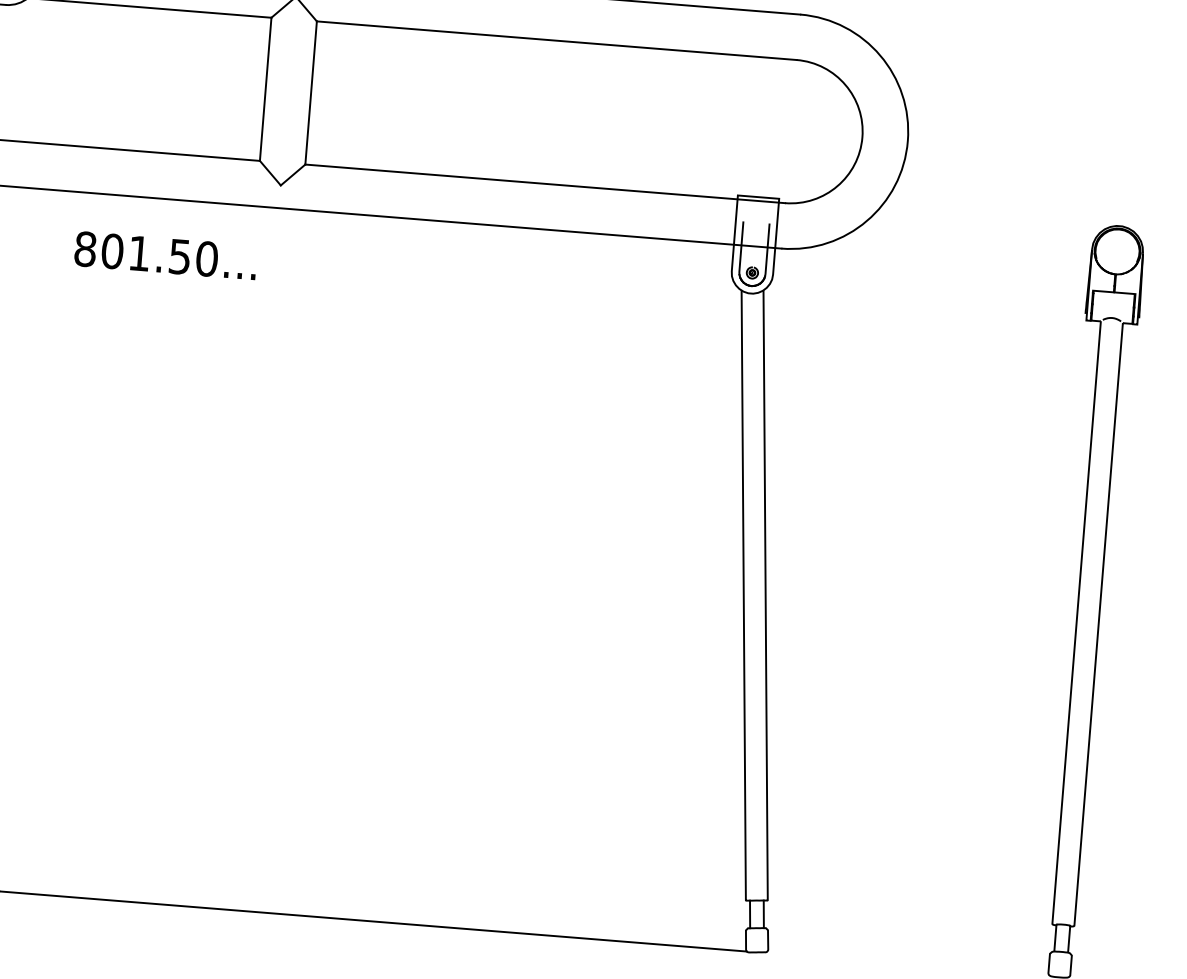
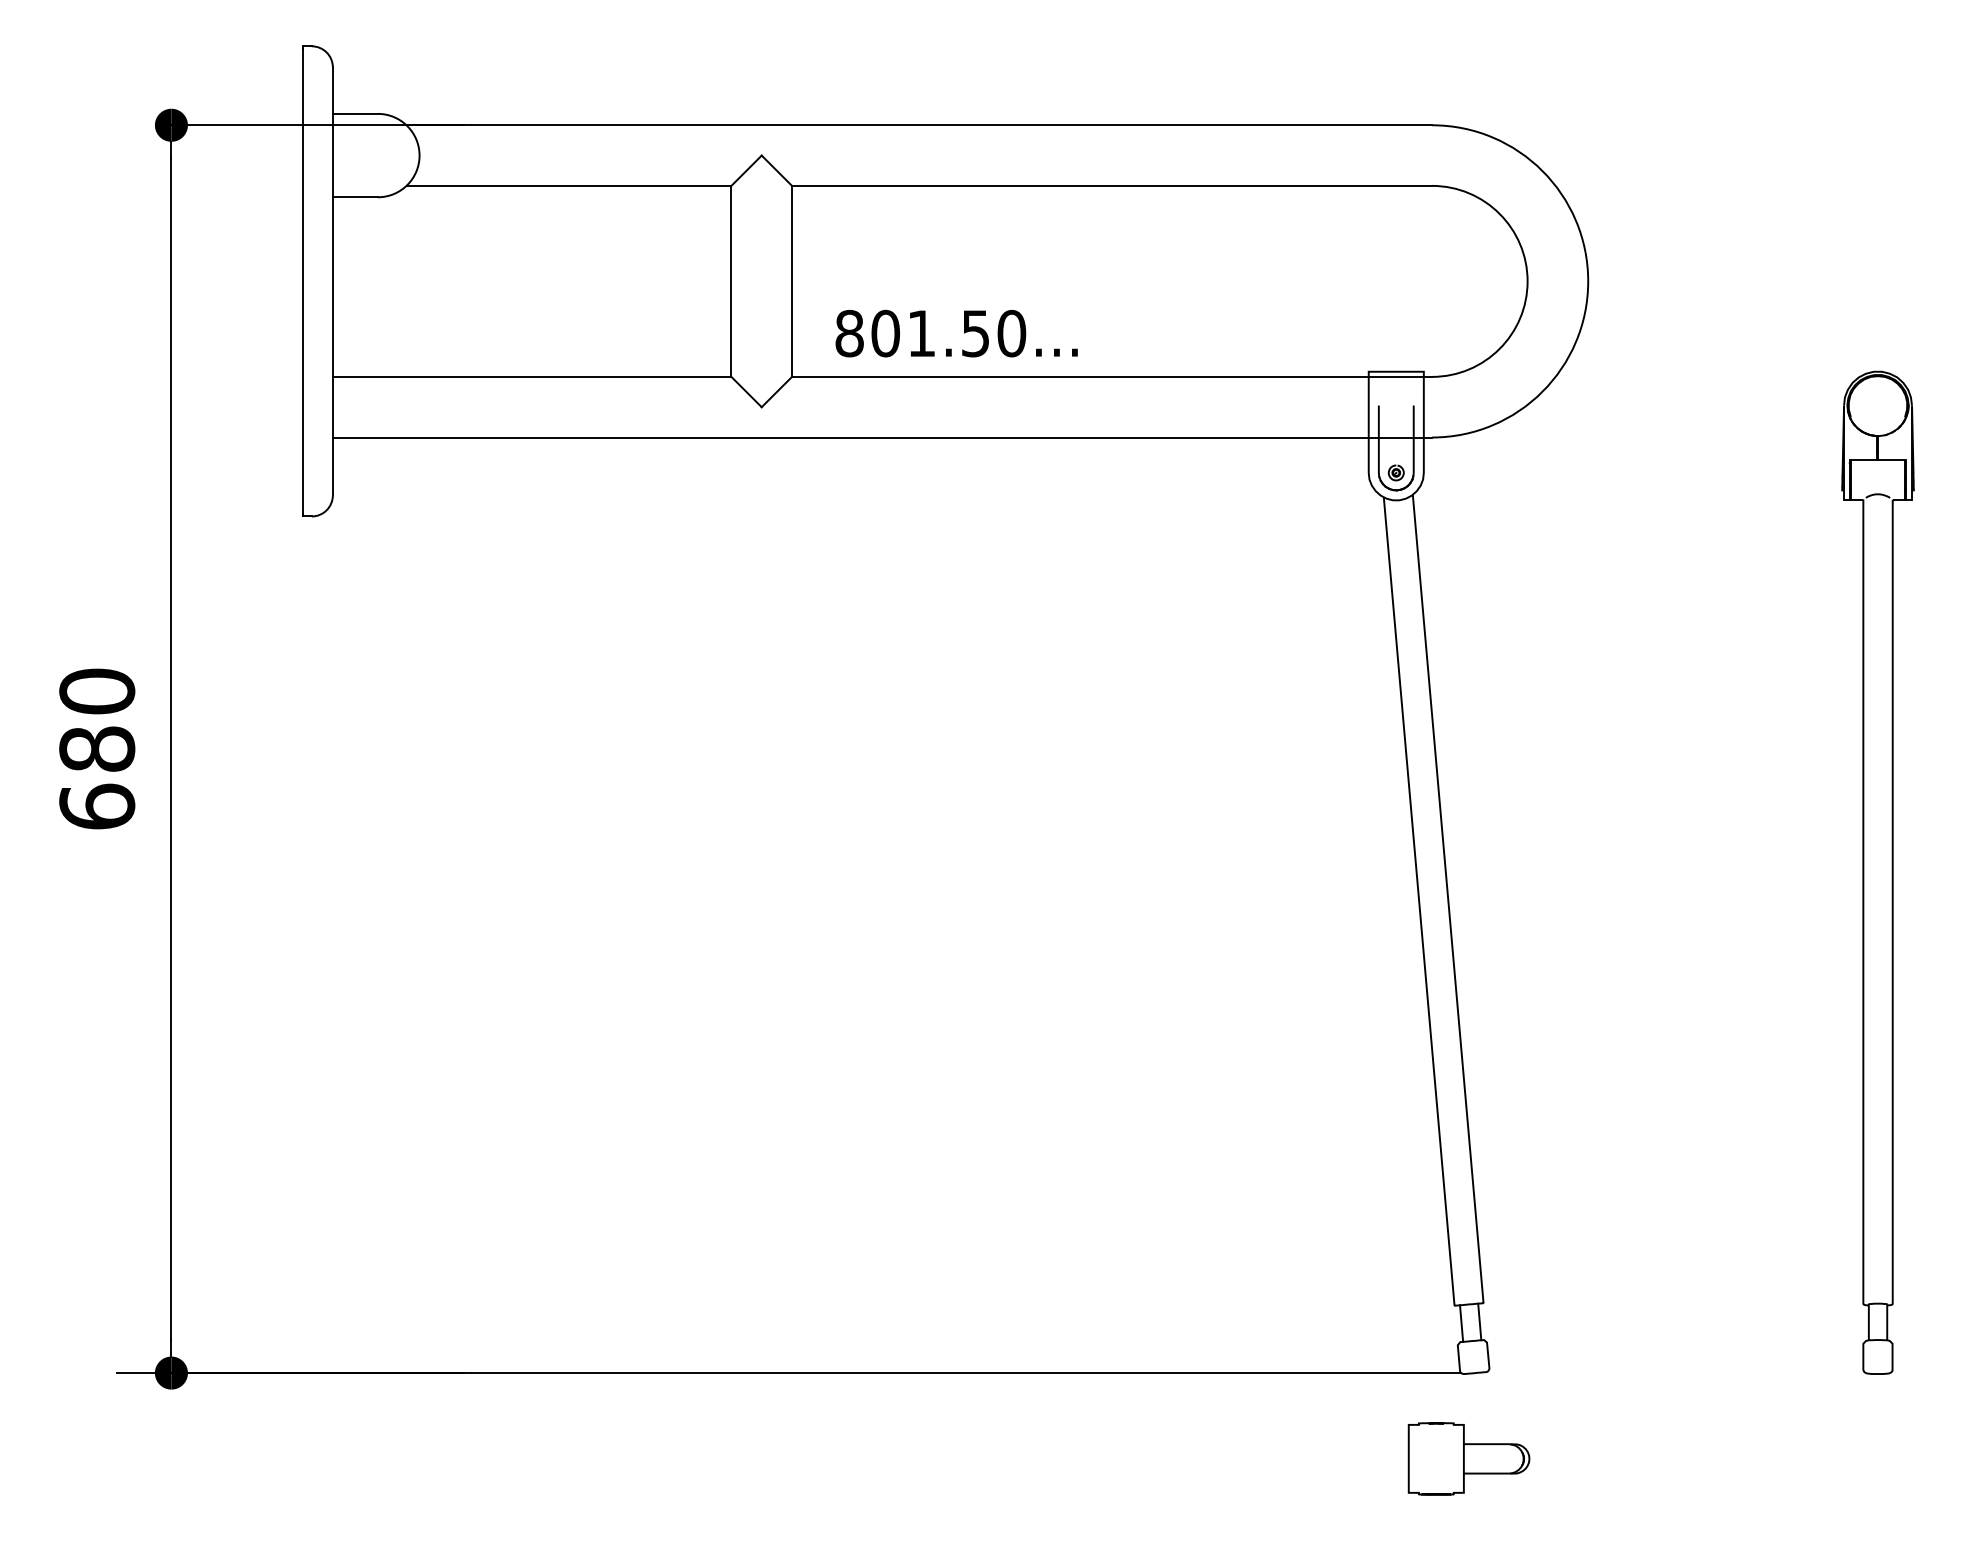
text: (165, 255) -> (956, 333), moved

